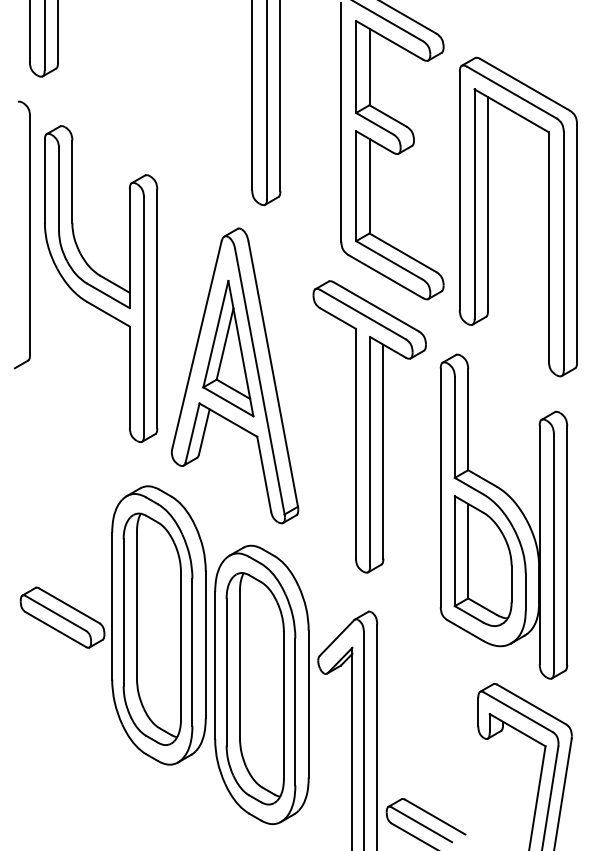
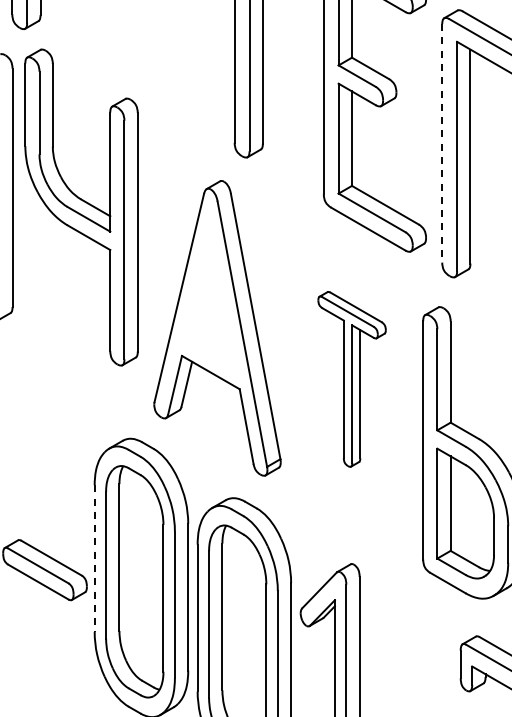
line: (459, 191) -> (441, 143), solid -> dashed
part: (101, 283) -> (81, 206), moved
part: (228, 348) -> (210, 300), removed
part: (369, 426) -> (351, 378), size x0.6
line: (112, 606) -> (94, 558), solid -> dashed

